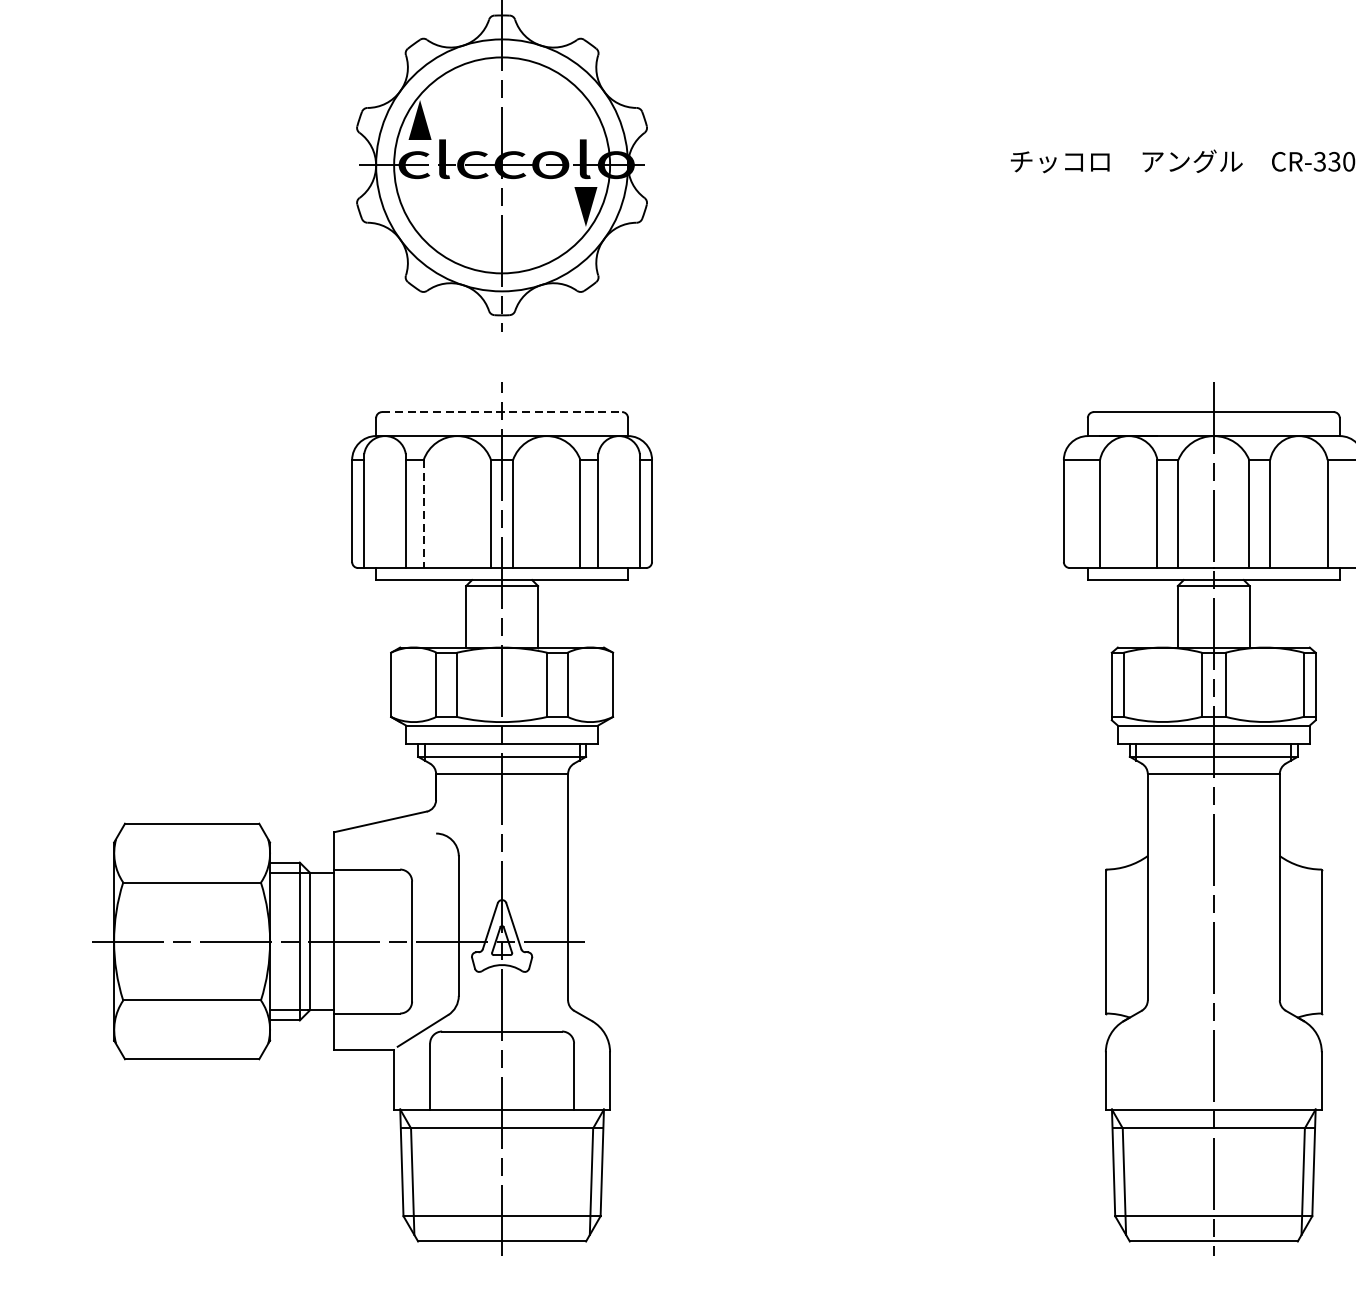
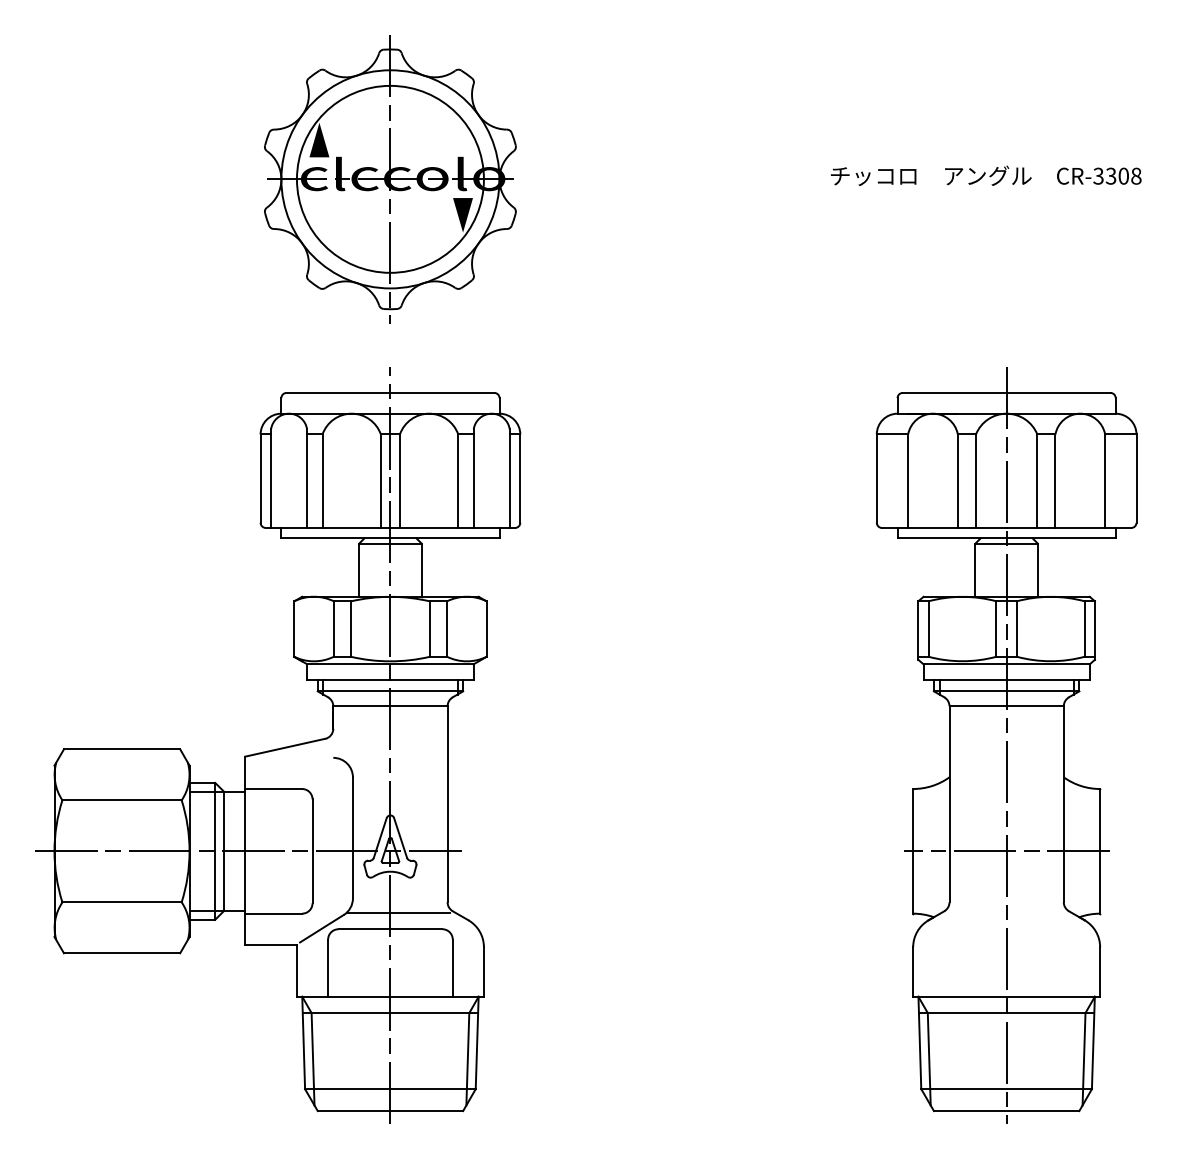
line: (502, 411) -> (390, 392), dashed -> solid
line: (423, 514) -> (322, 481), dashed -> solid
line: (1213, 941) -> (1006, 851), added
line: (511, 1012) -> (398, 912), added

